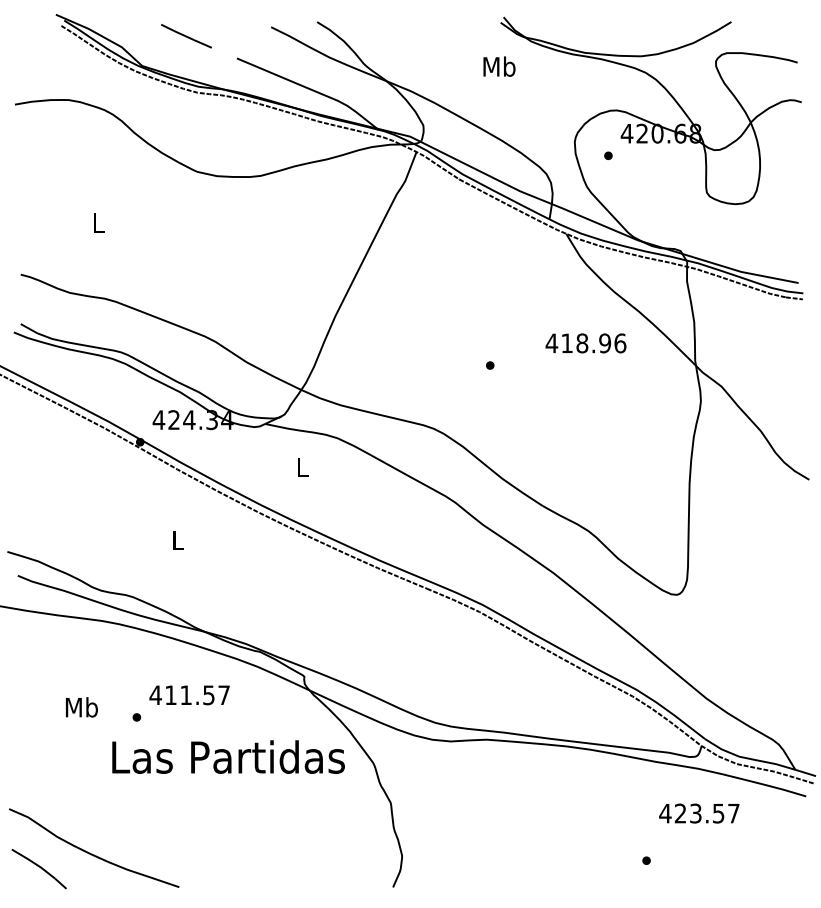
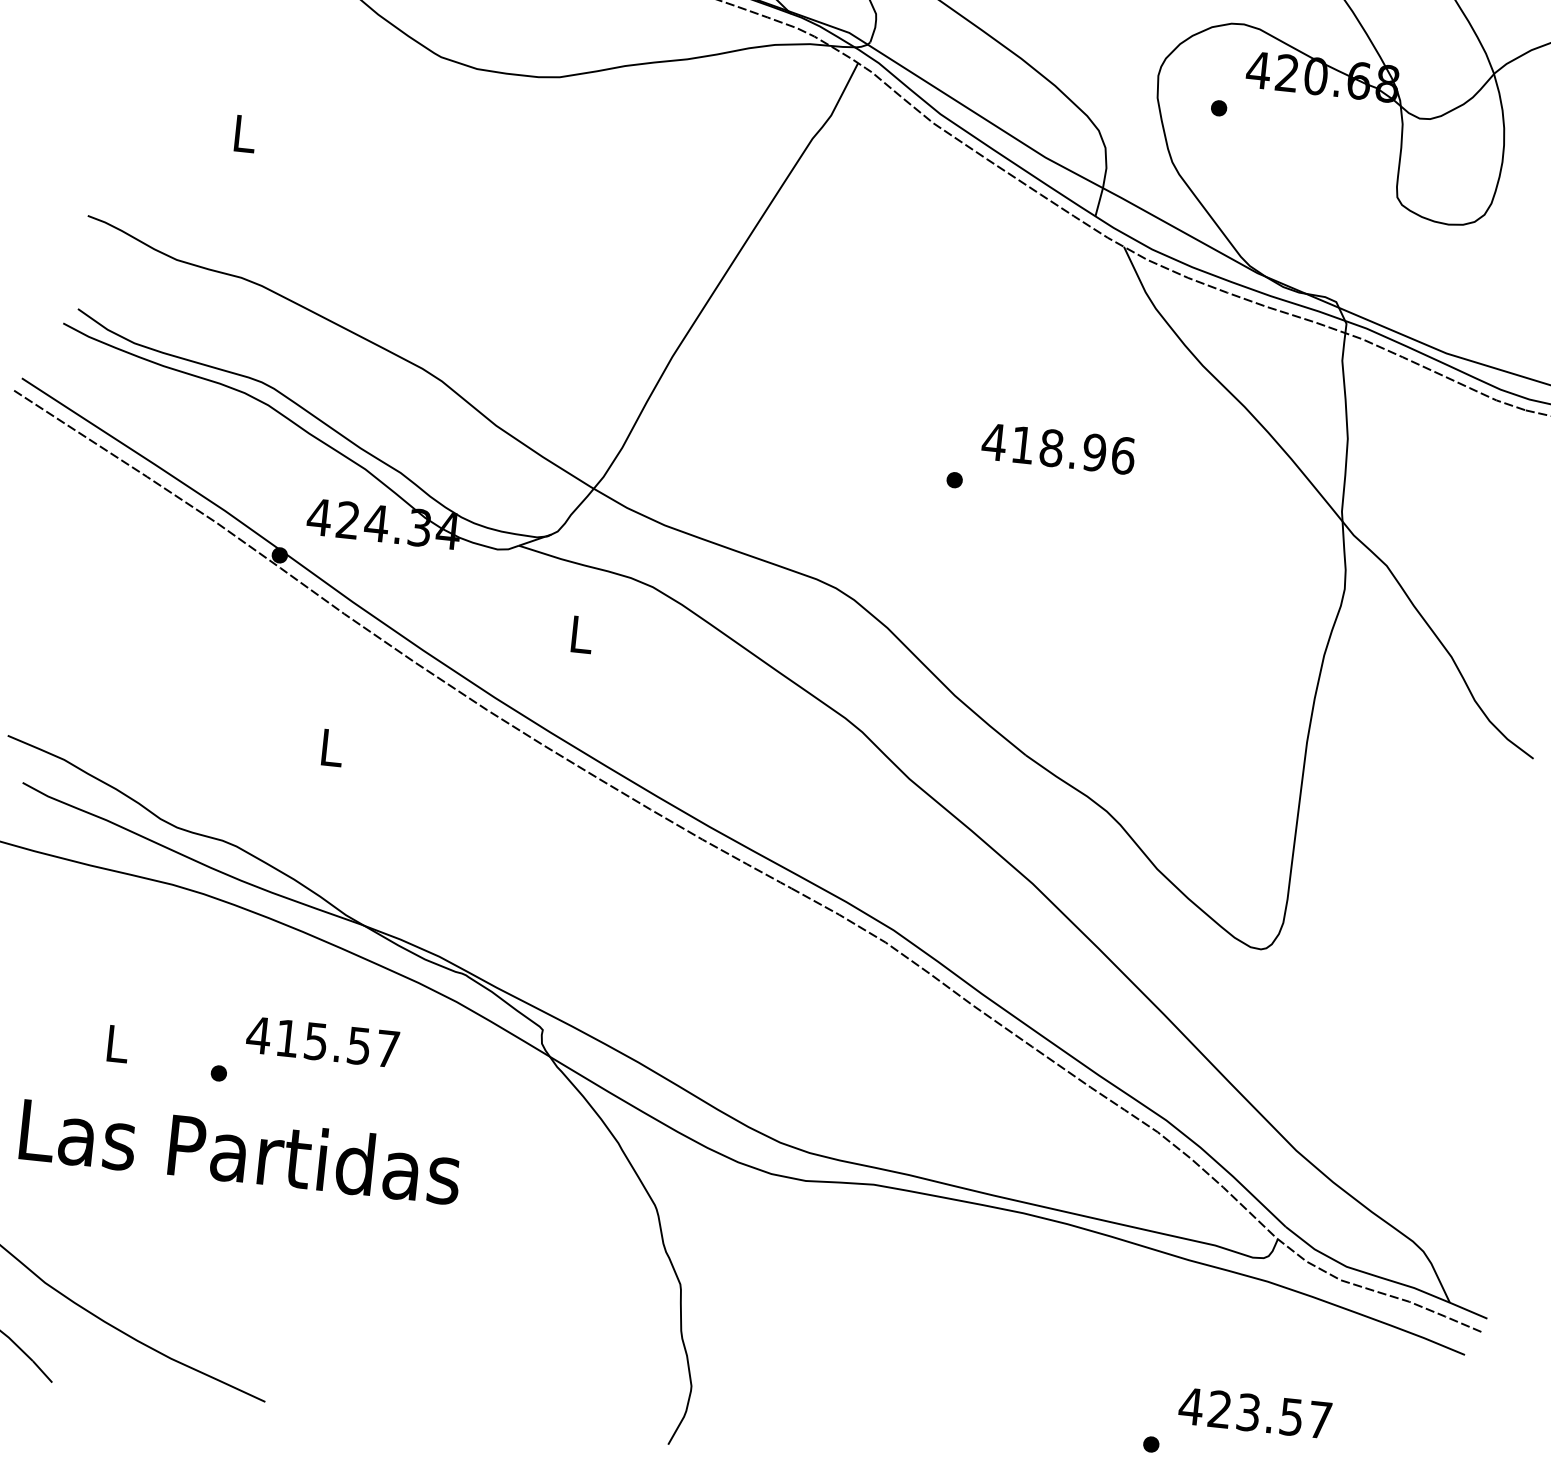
text: (585, 343) -> (1057, 448), moved
text: (185, 695) -> (314, 1041), 411.57 -> 415.57
text: (81, 707) -> (116, 1043), Mb -> L
text: (228, 756) -> (240, 1150), moved
text: (699, 813) -> (1255, 1413), moved

